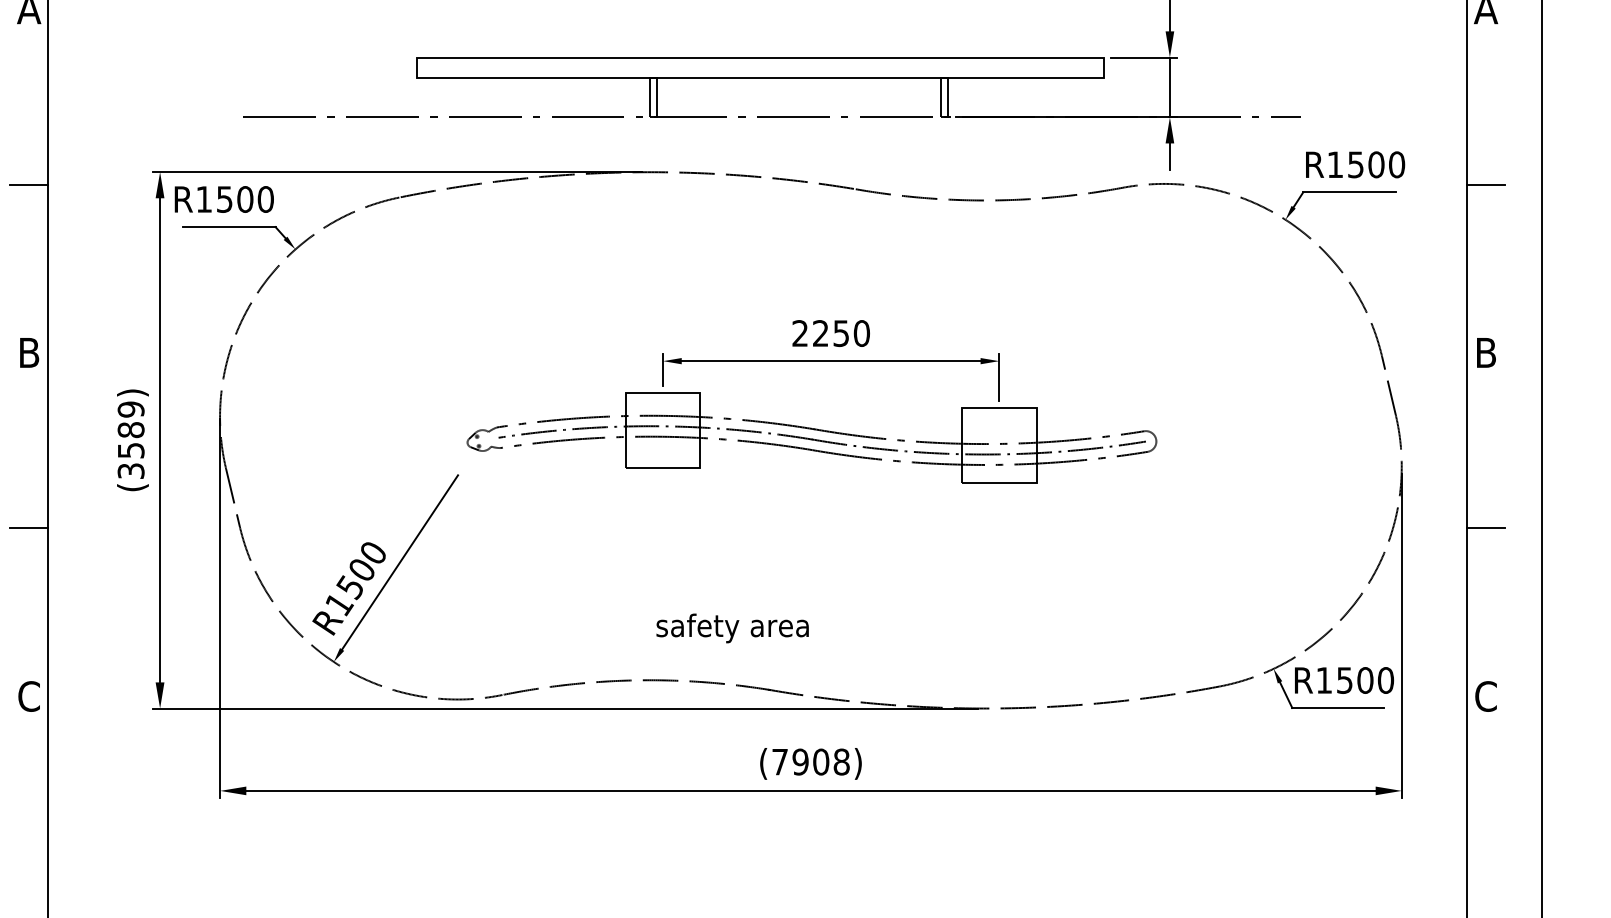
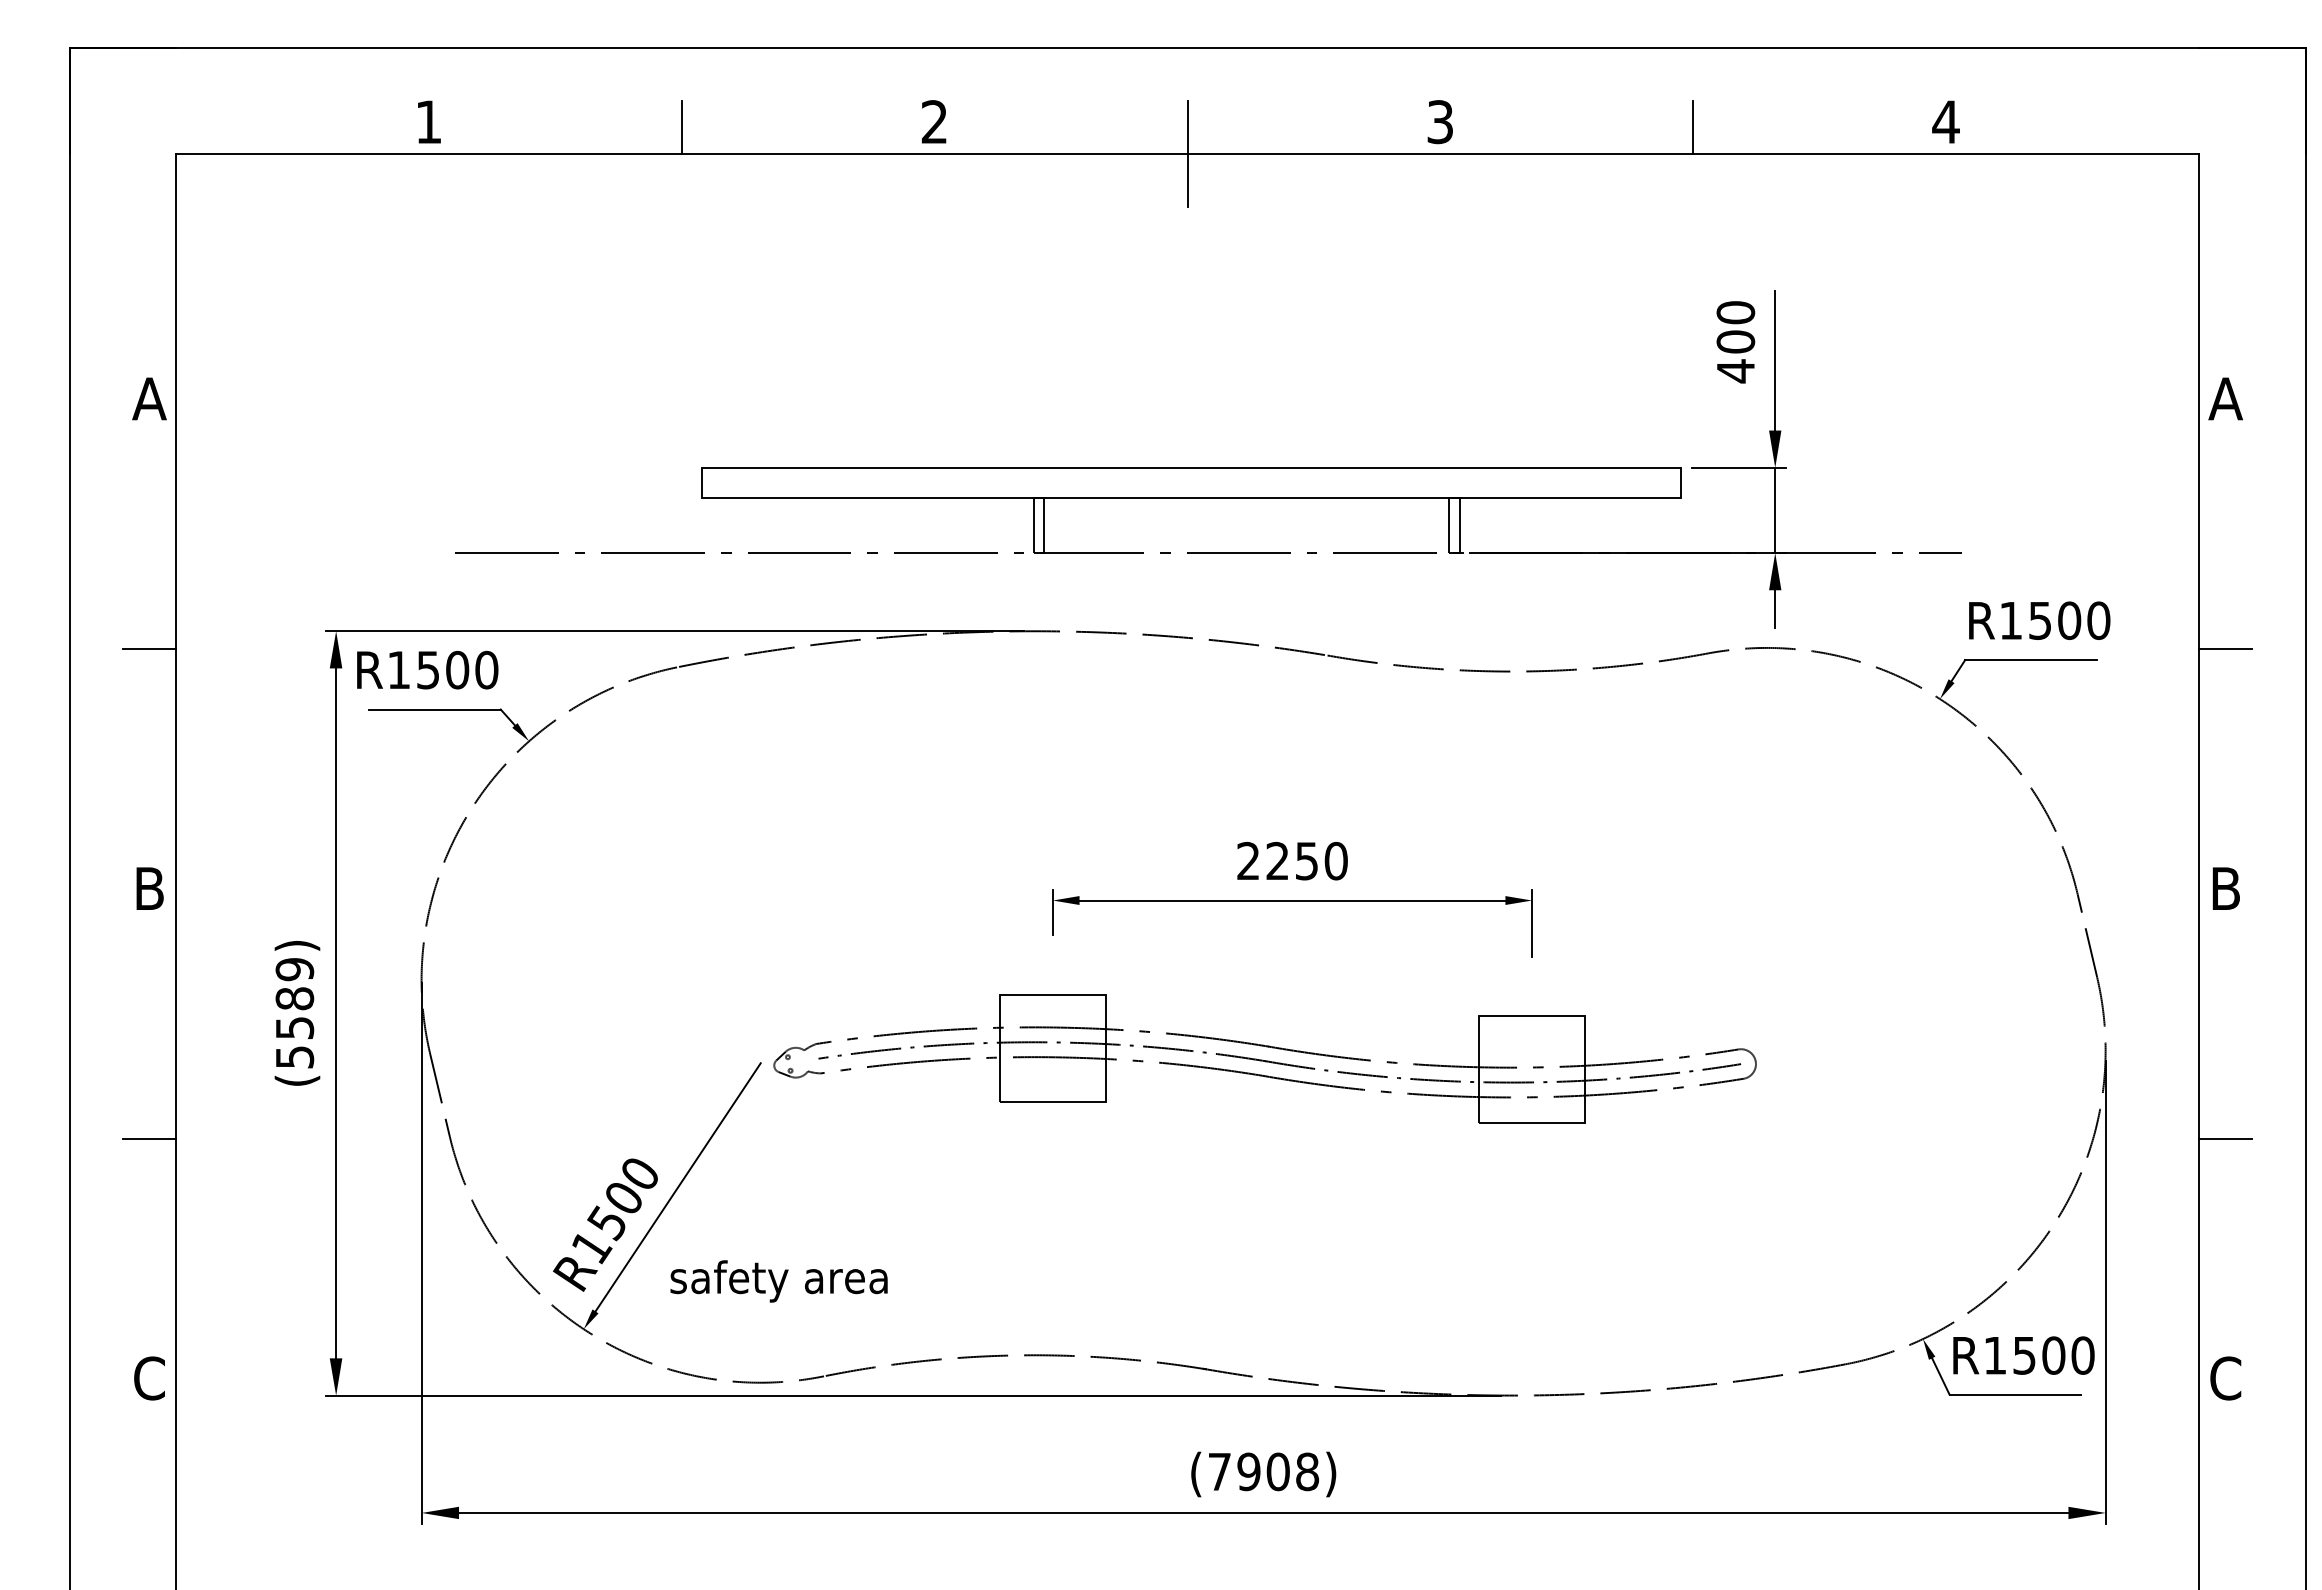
part: (811, 437) -> (1264, 1058), moved
text: (130, 470) -> (294, 1056), (3589) -> (5589)
text: (732, 628) -> (778, 1281), moved

